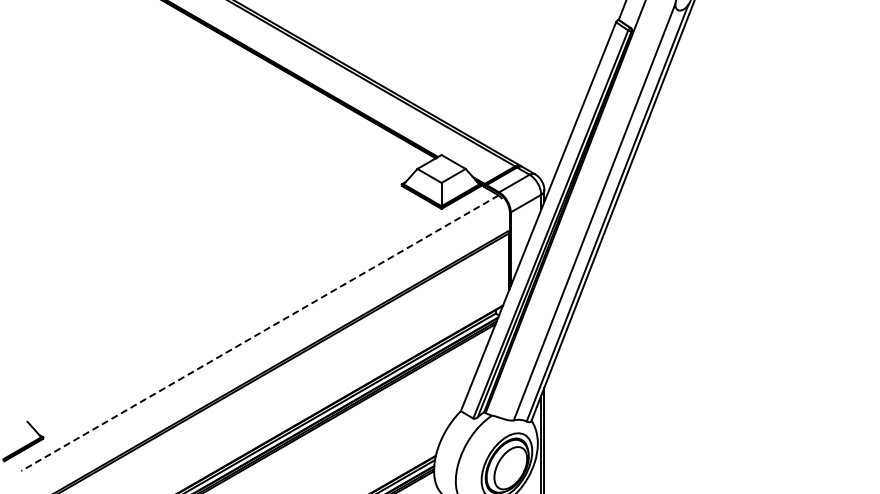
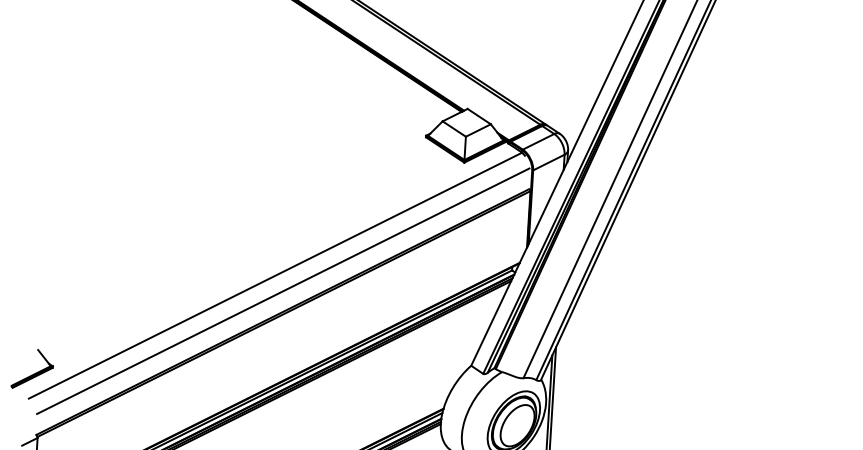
line: (260, 333) -> (275, 275), dashed -> solid
line: (268, 347) -> (283, 290), added

